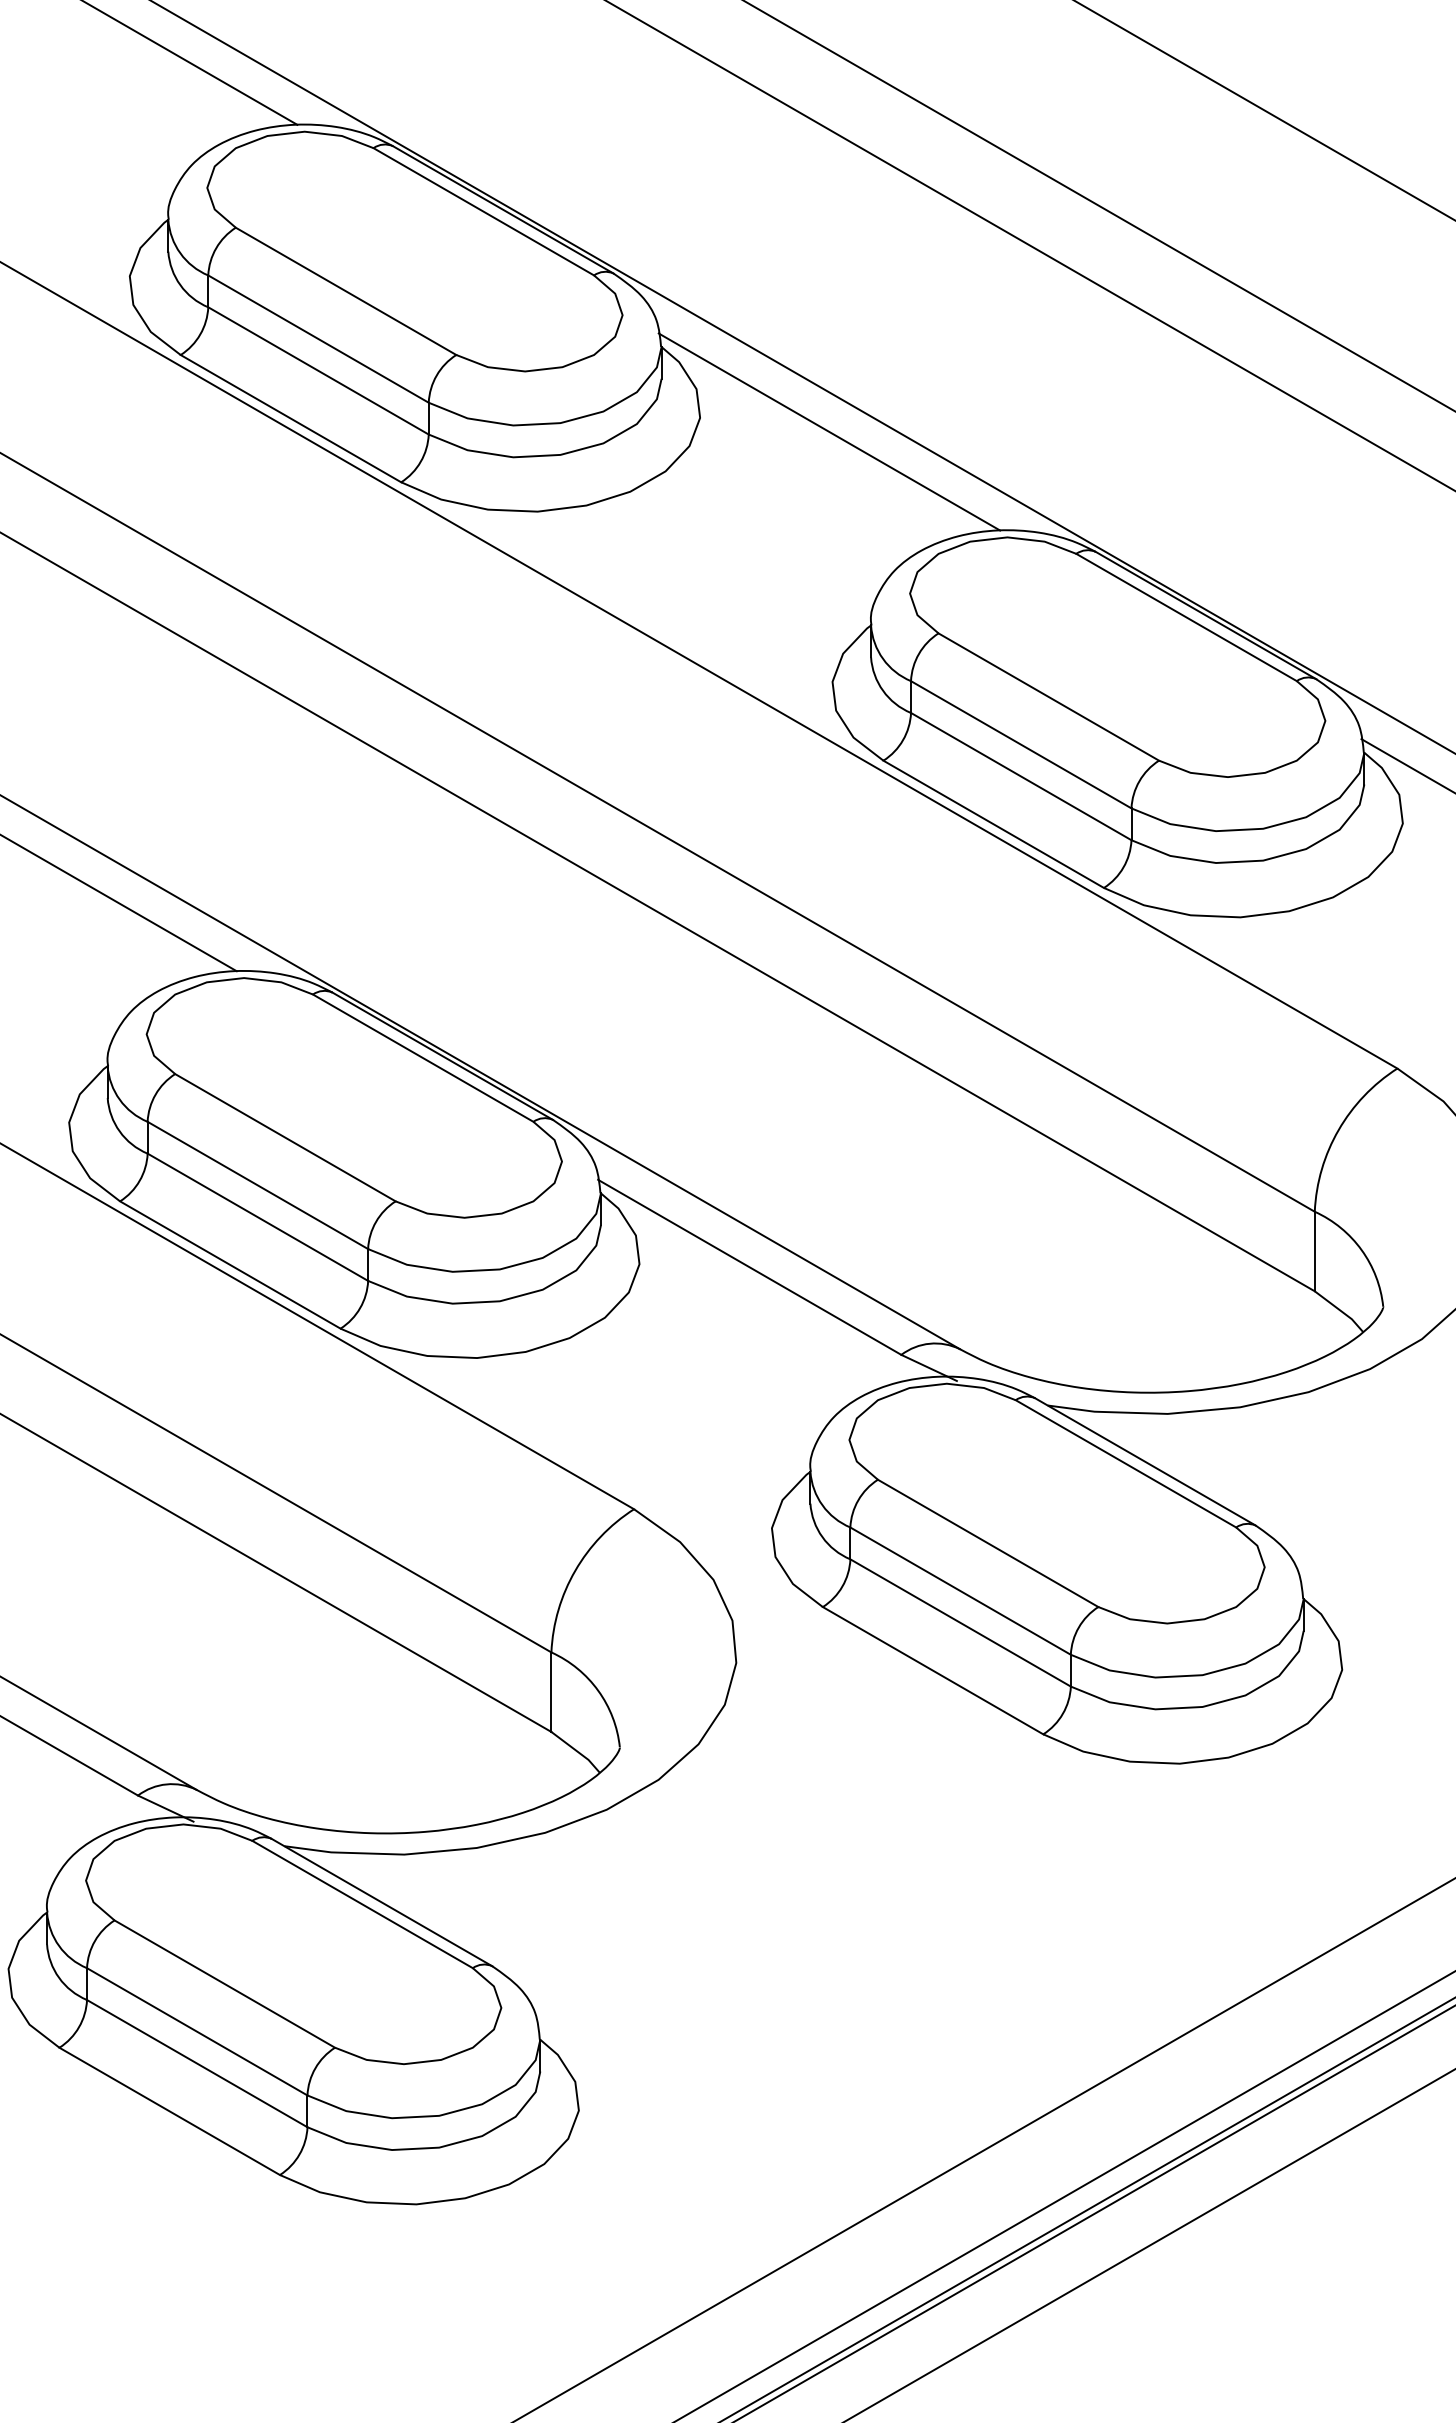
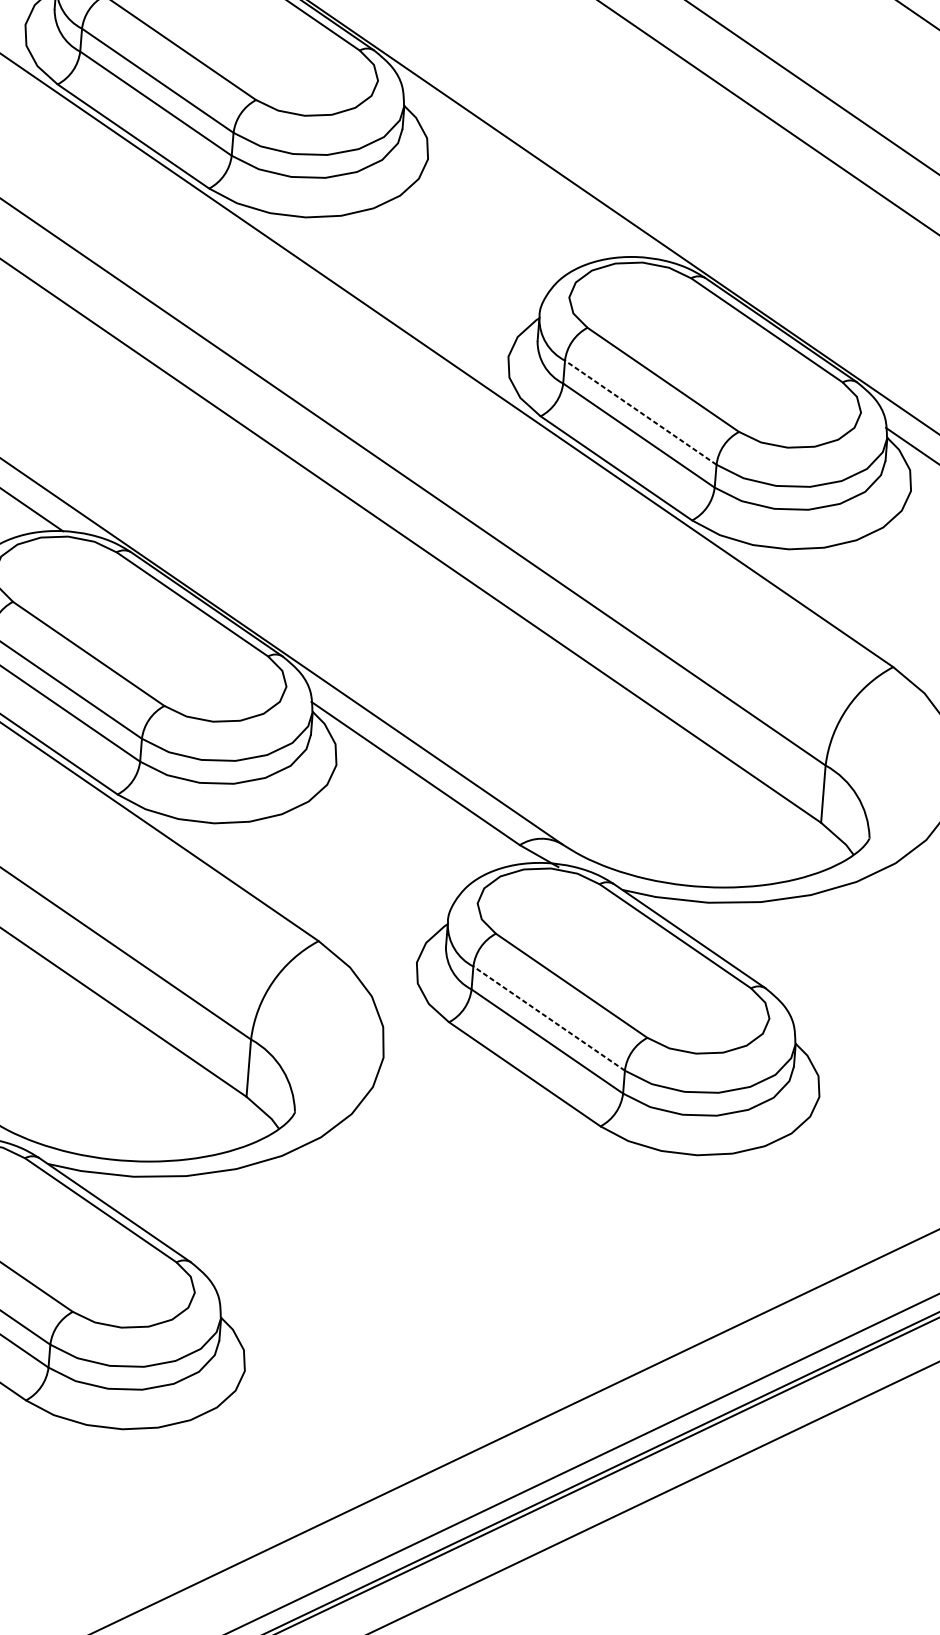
line: (829, 431) -> (520, 176), removed
line: (1020, 744) -> (640, 412), solid -> dashed
line: (960, 1590) -> (549, 1018), solid -> dashed

